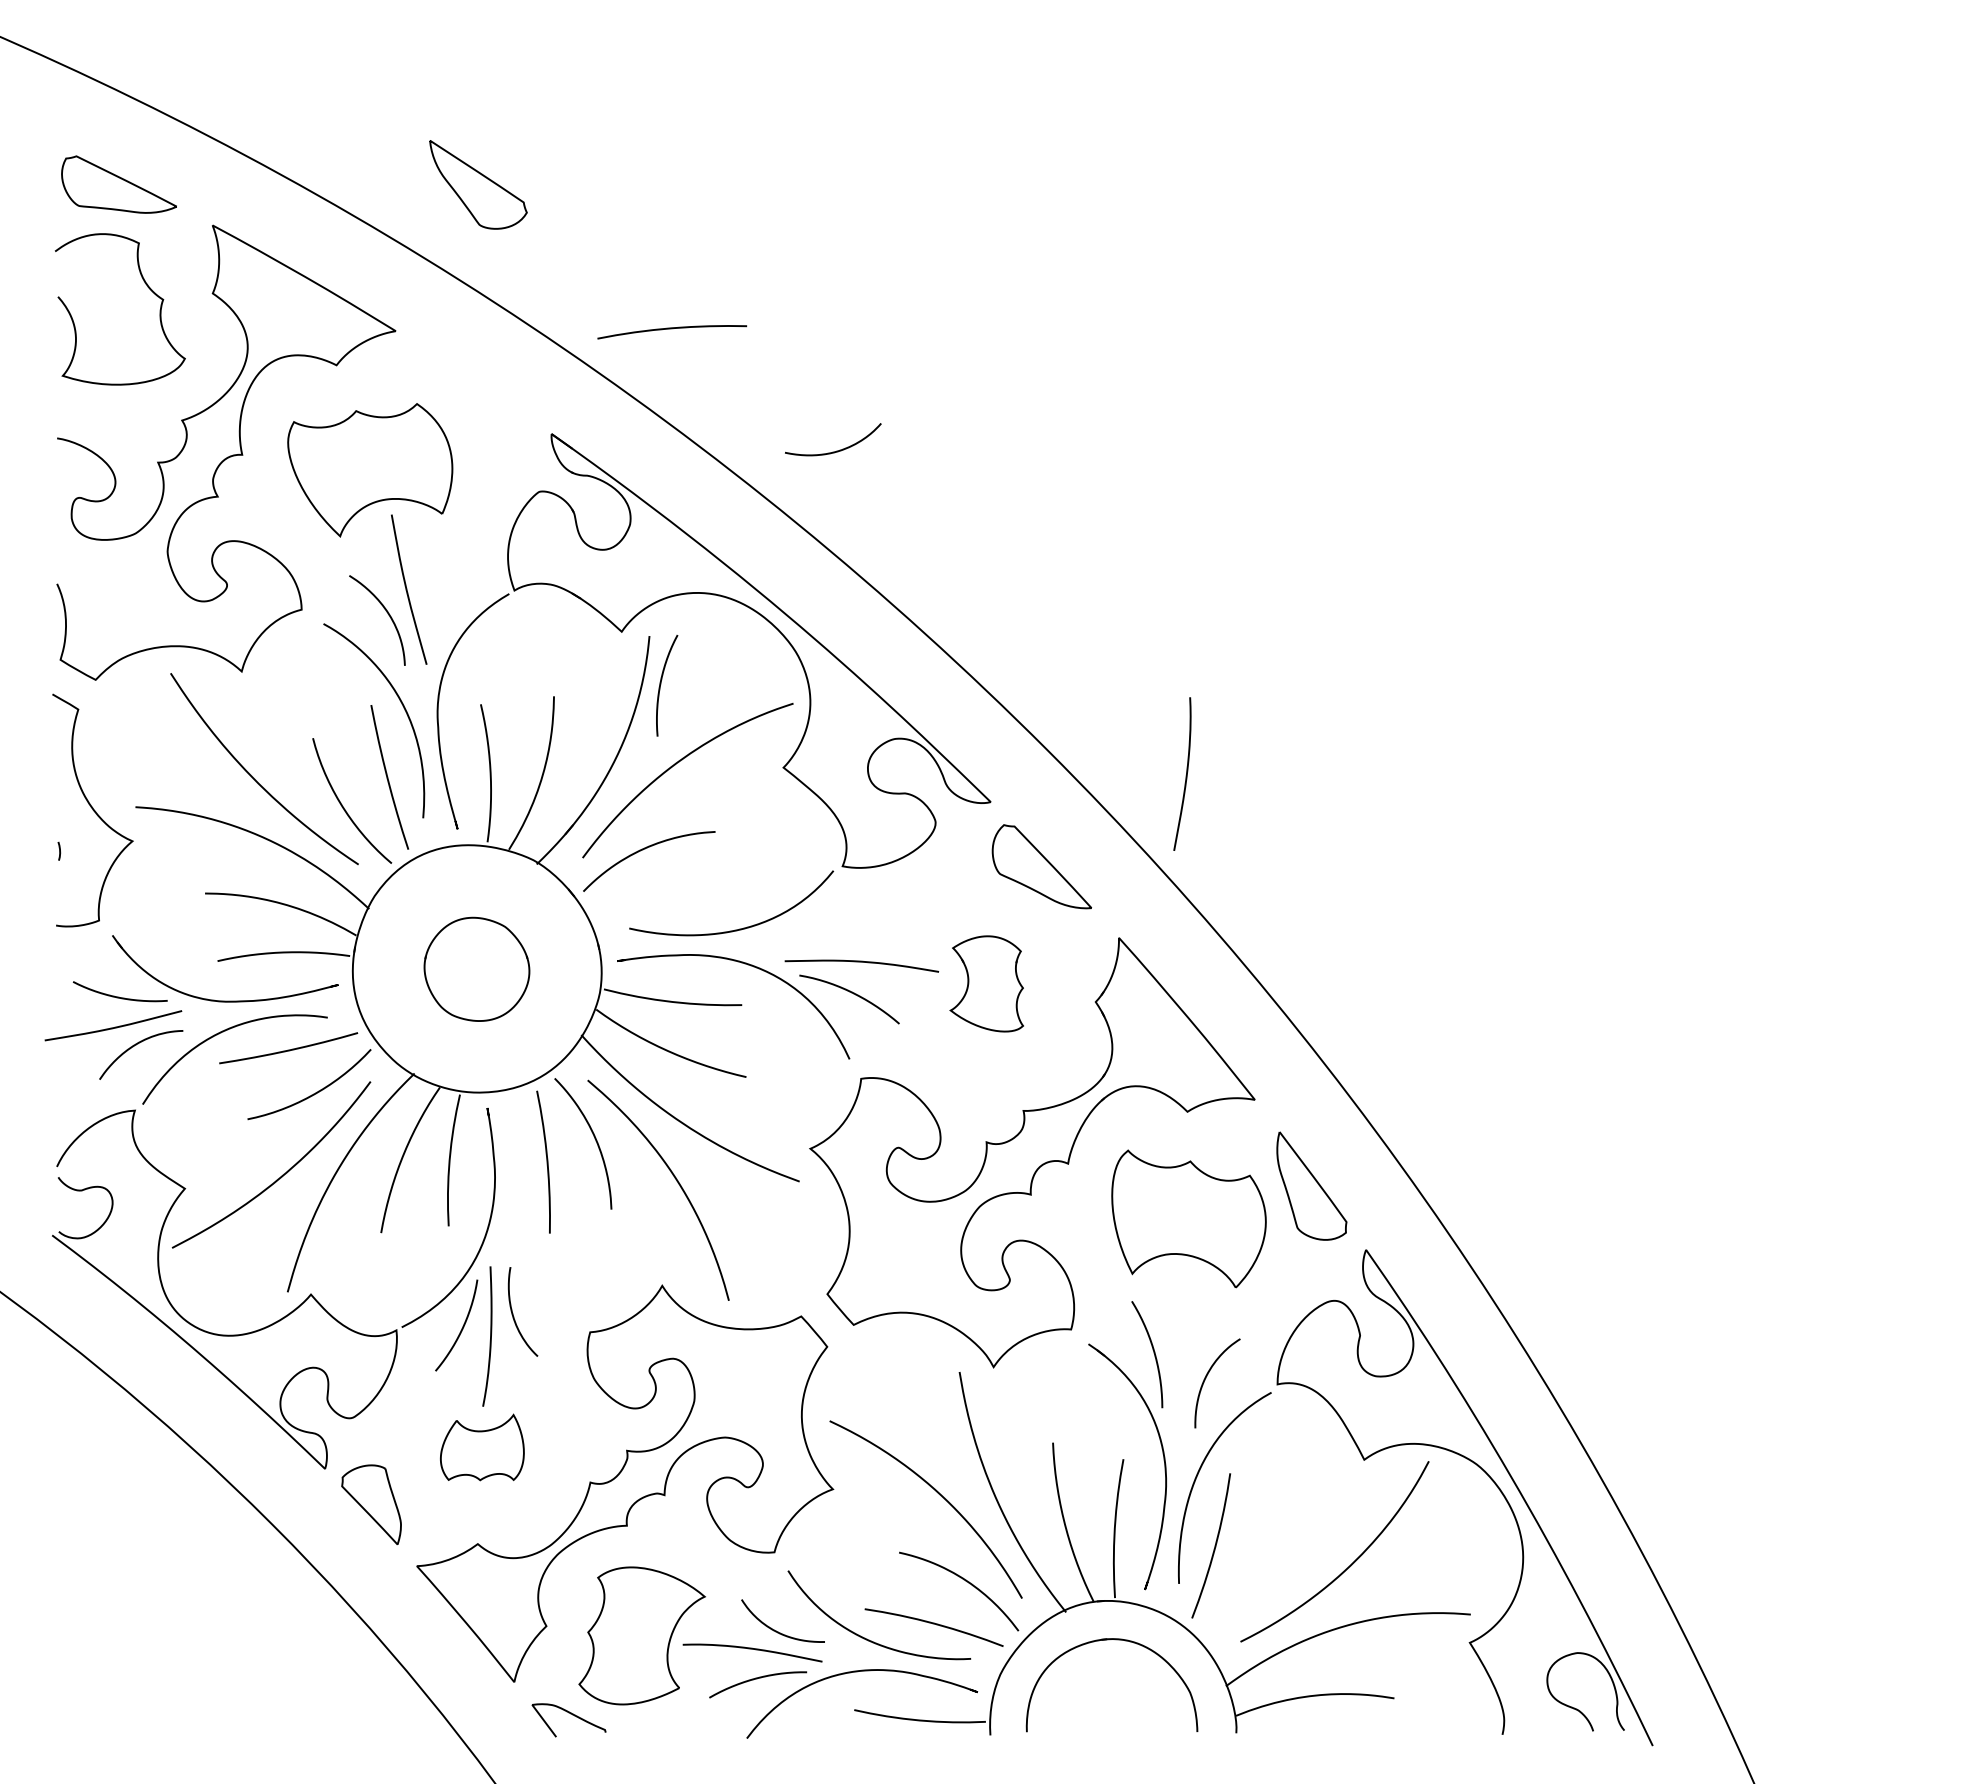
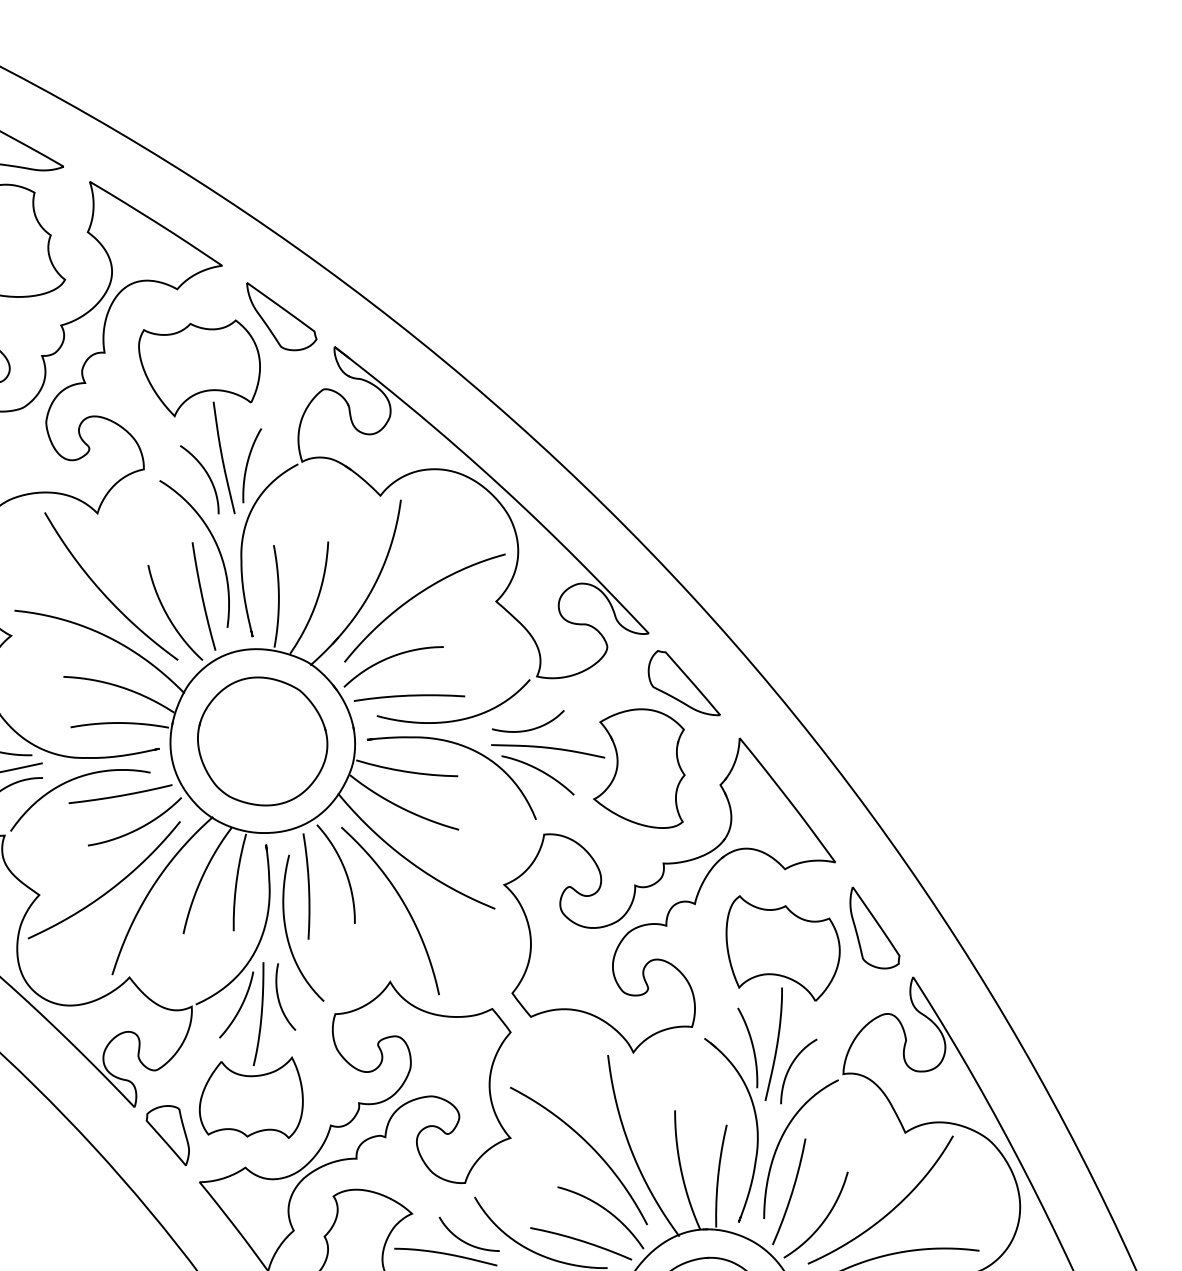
part: (478, 184) -> (281, 316), moved
curve: (672, 329) -> (409, 696), moved
curve: (836, 450) -> (530, 729), moved
curve: (661, 684) -> (247, 464), moved
curve: (1185, 775) -> (776, 1045), moved
part: (476, 969) -> (262, 741), size x1.67
part: (986, 983) -> (640, 767), size x1.67
curve: (520, 1224) -> (287, 932), added
part: (482, 1447) -> (251, 1096), size x1.67
curve: (1258, 1583) -> (823, 1221), added

